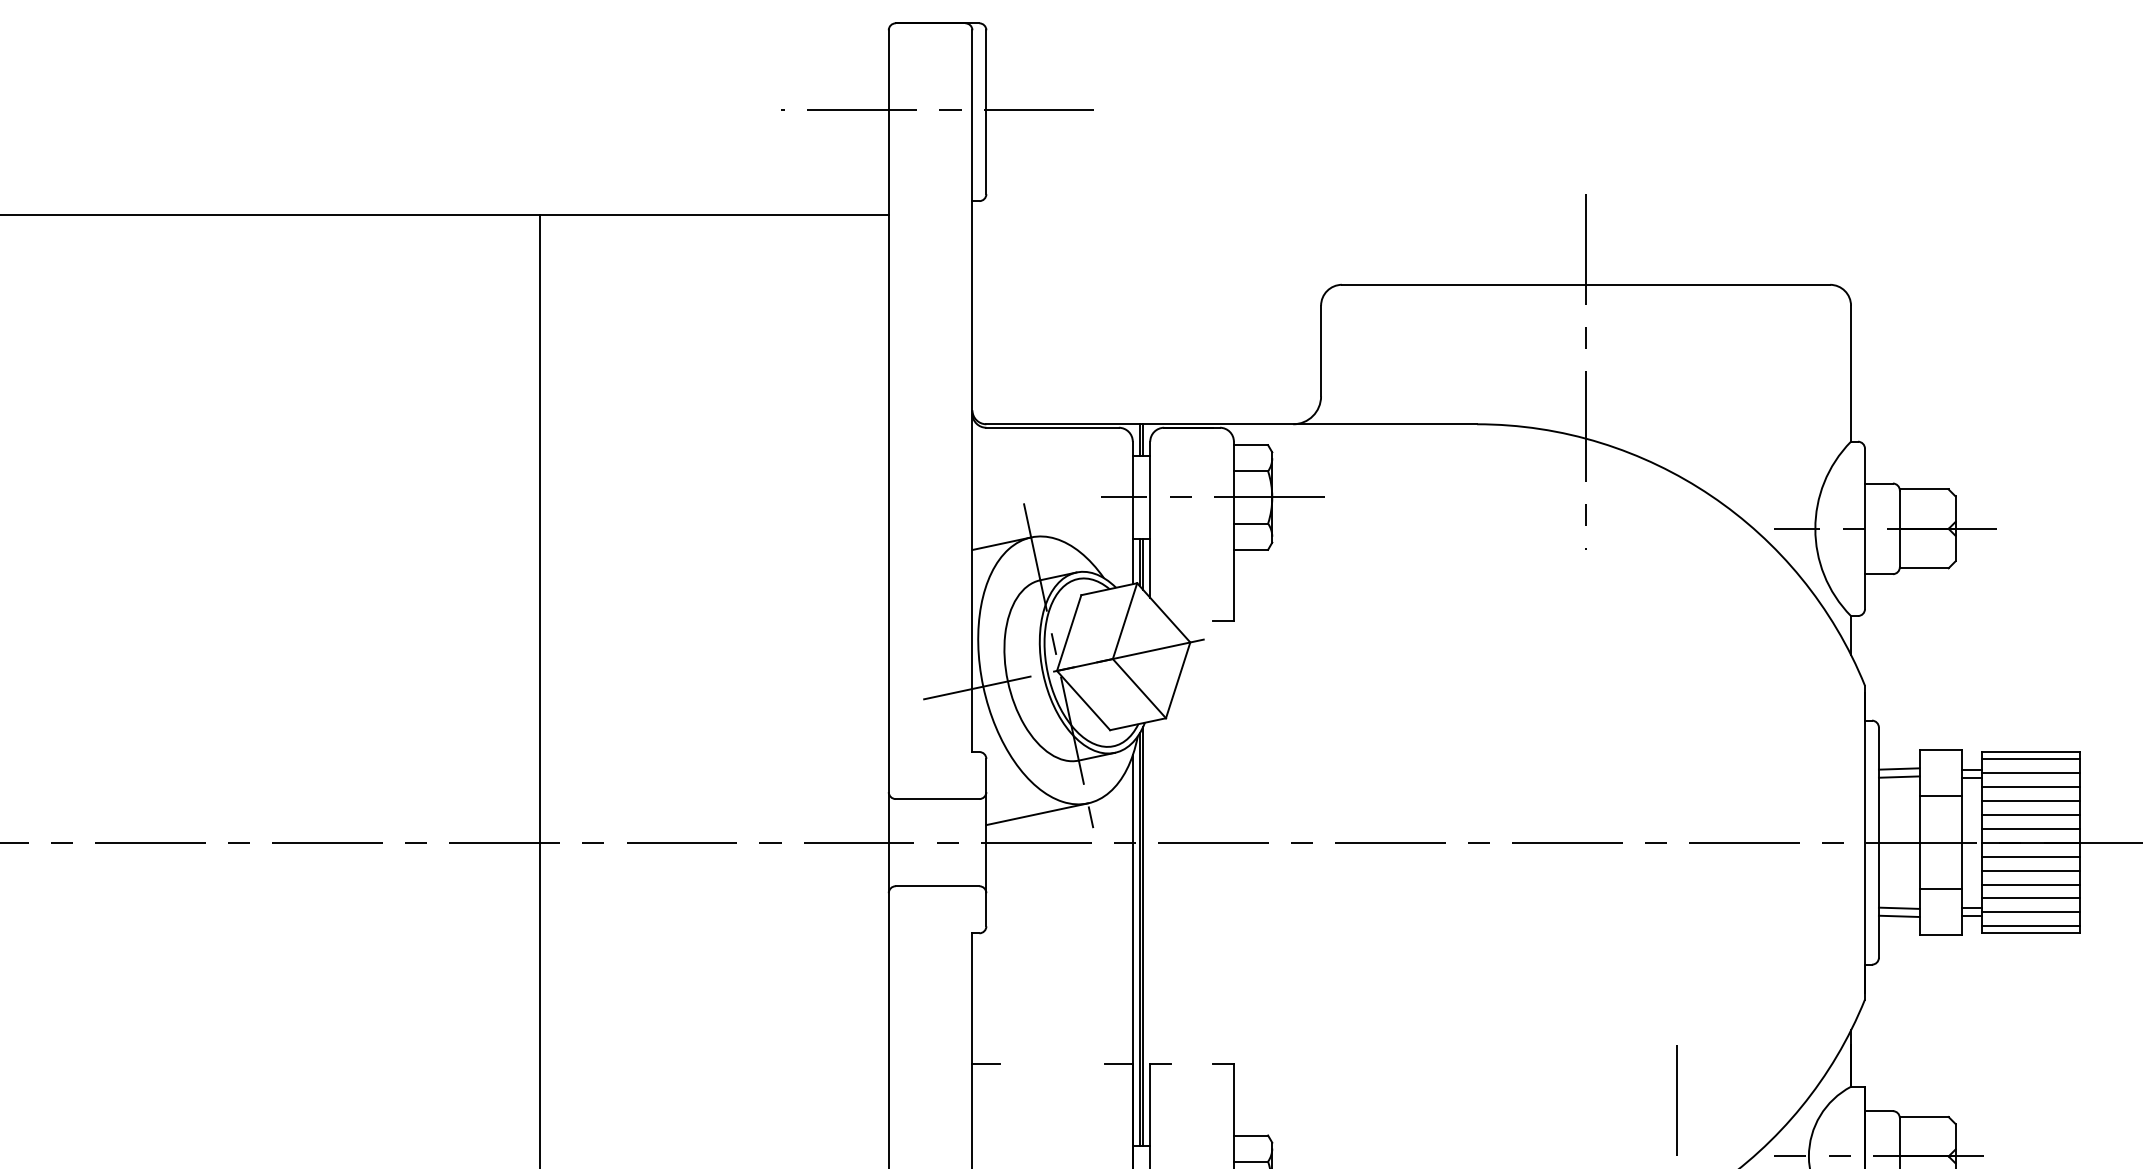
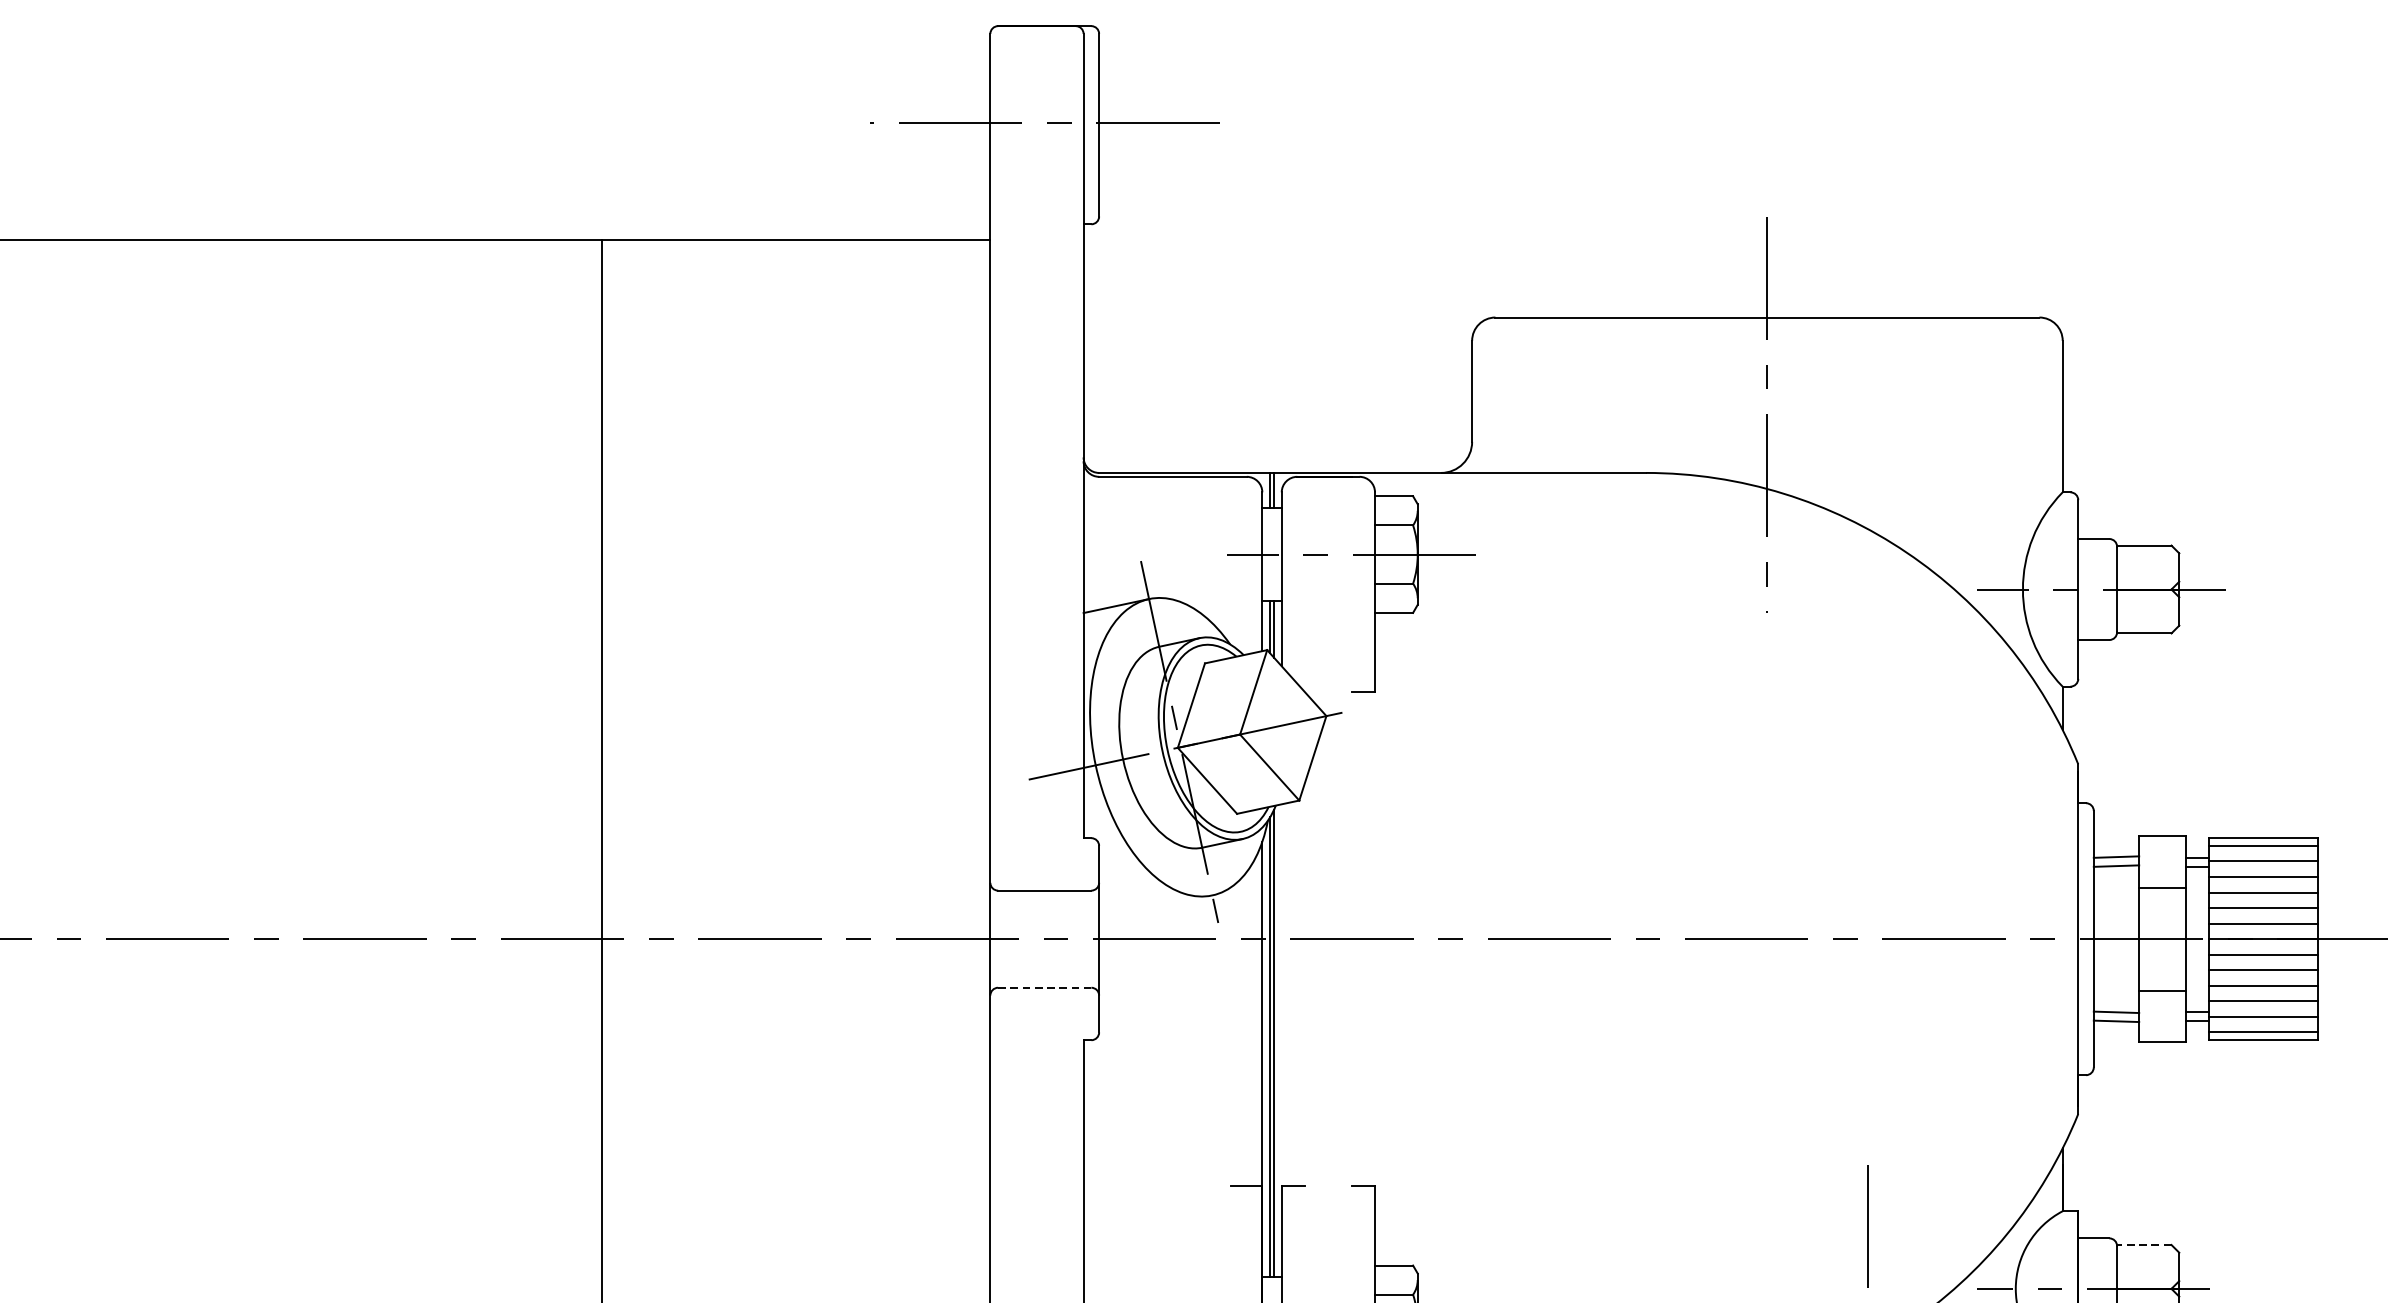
line: (1036, 814) -> (1154, 907), removed
line: (937, 886) -> (1044, 988), solid -> dashed
line: (986, 1064) -> (1099, 1186), removed
line: (1923, 1117) -> (2143, 1245), solid -> dashed

